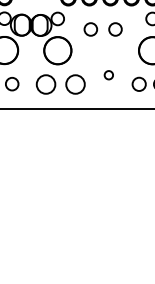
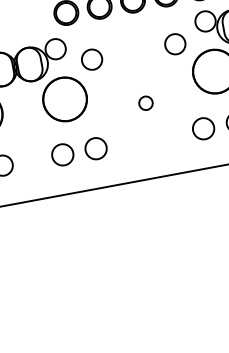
circle: (90, 29) -> (91, 59), moved
circle: (115, 29) -> (175, 44), moved
circle: (108, 75) -> (145, 103), moved
part: (60, 83) -> (78, 150), size x0.71

